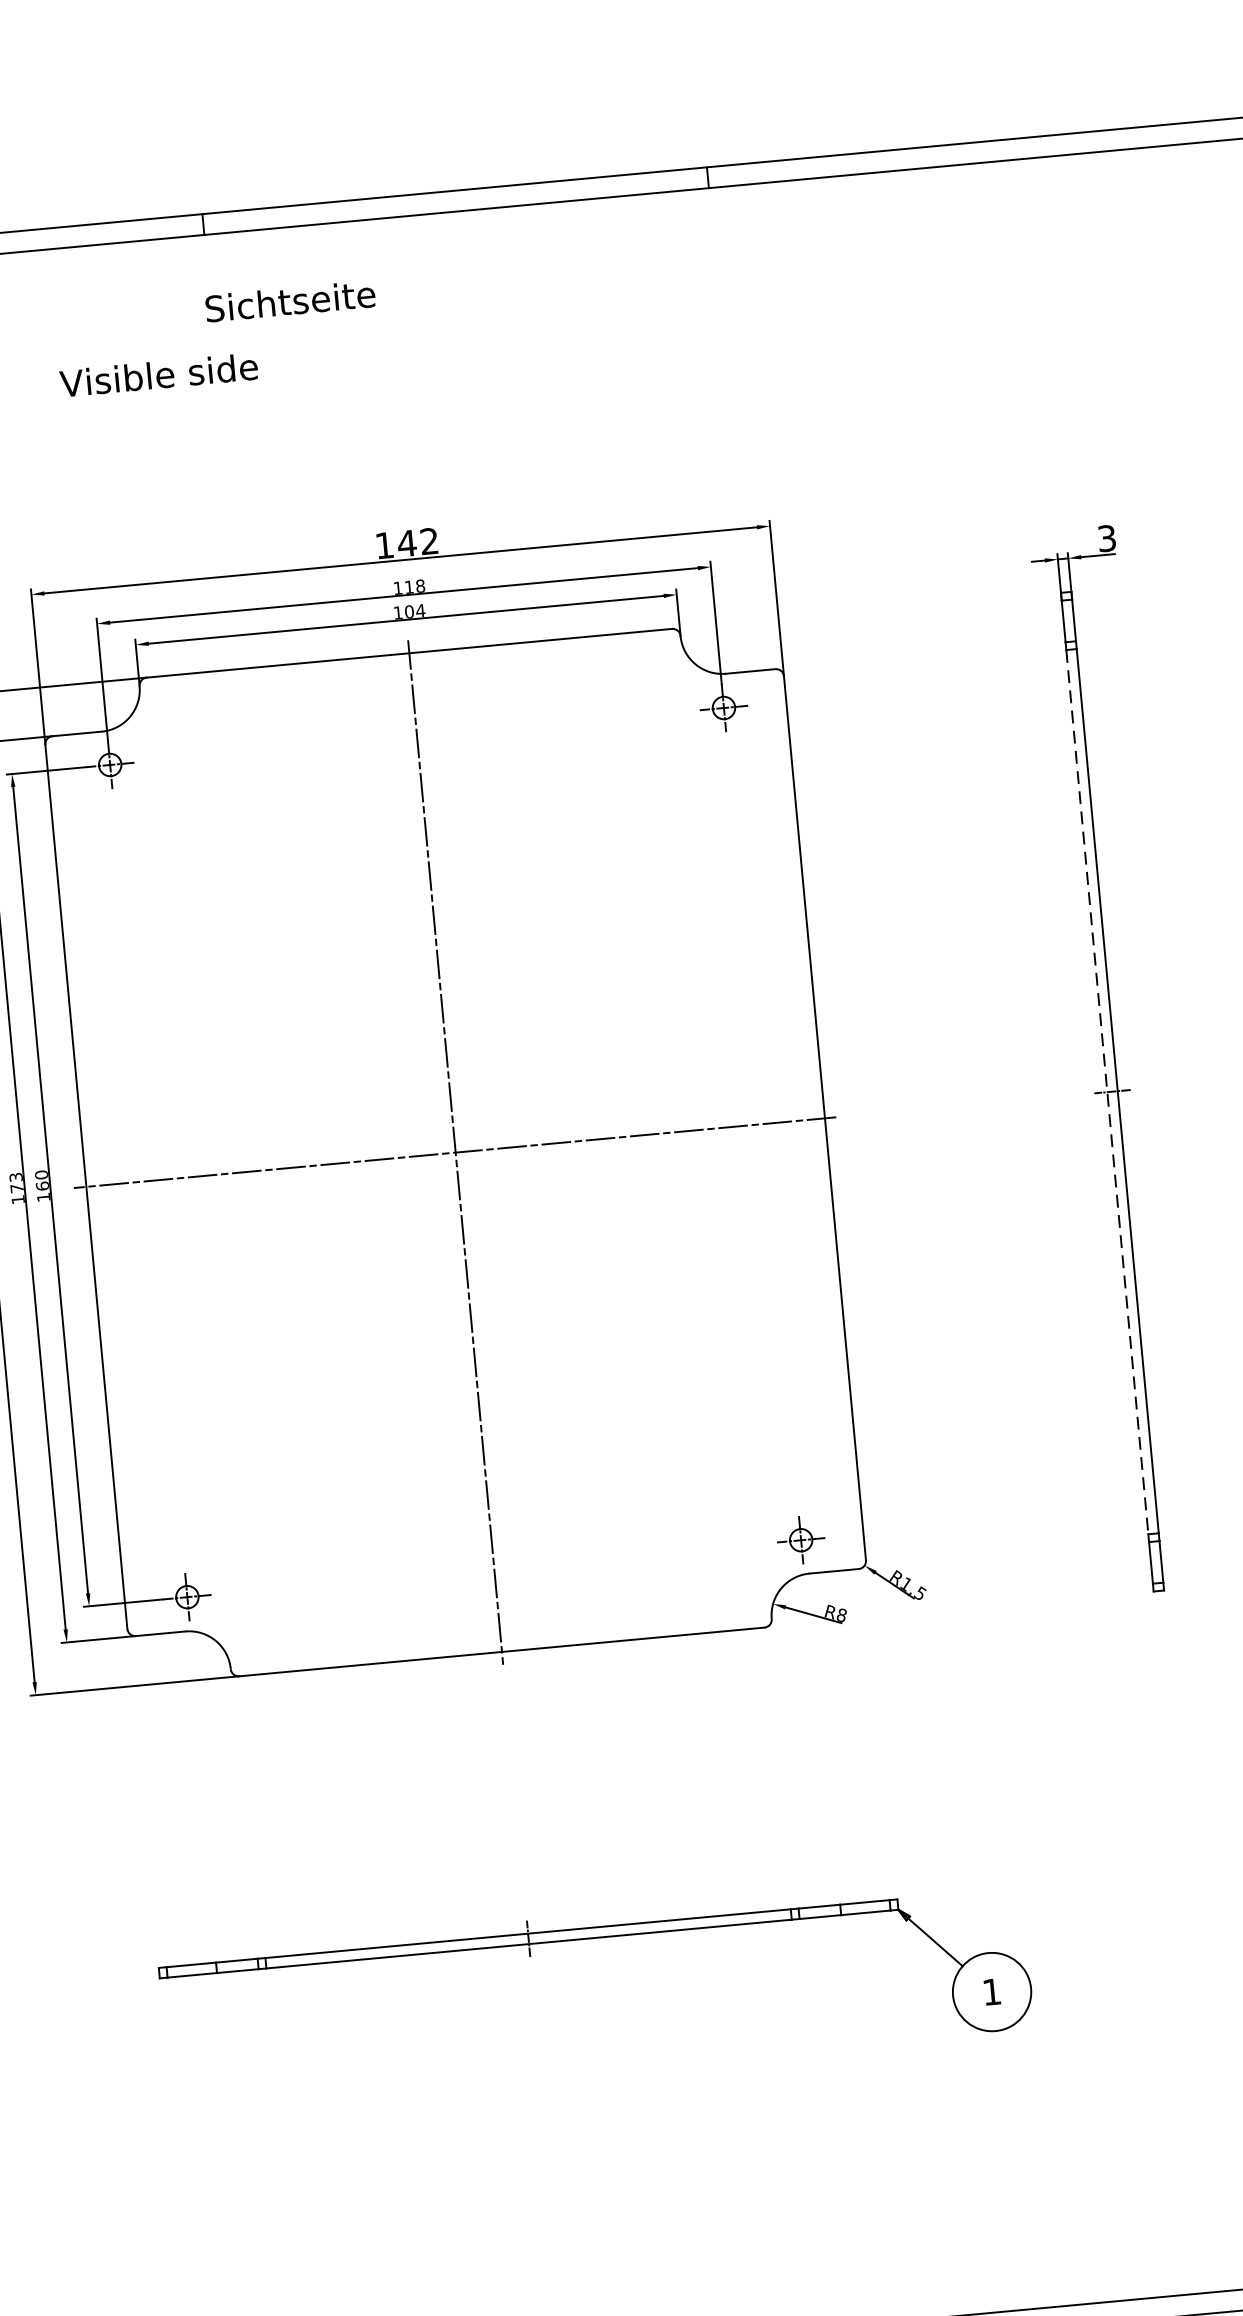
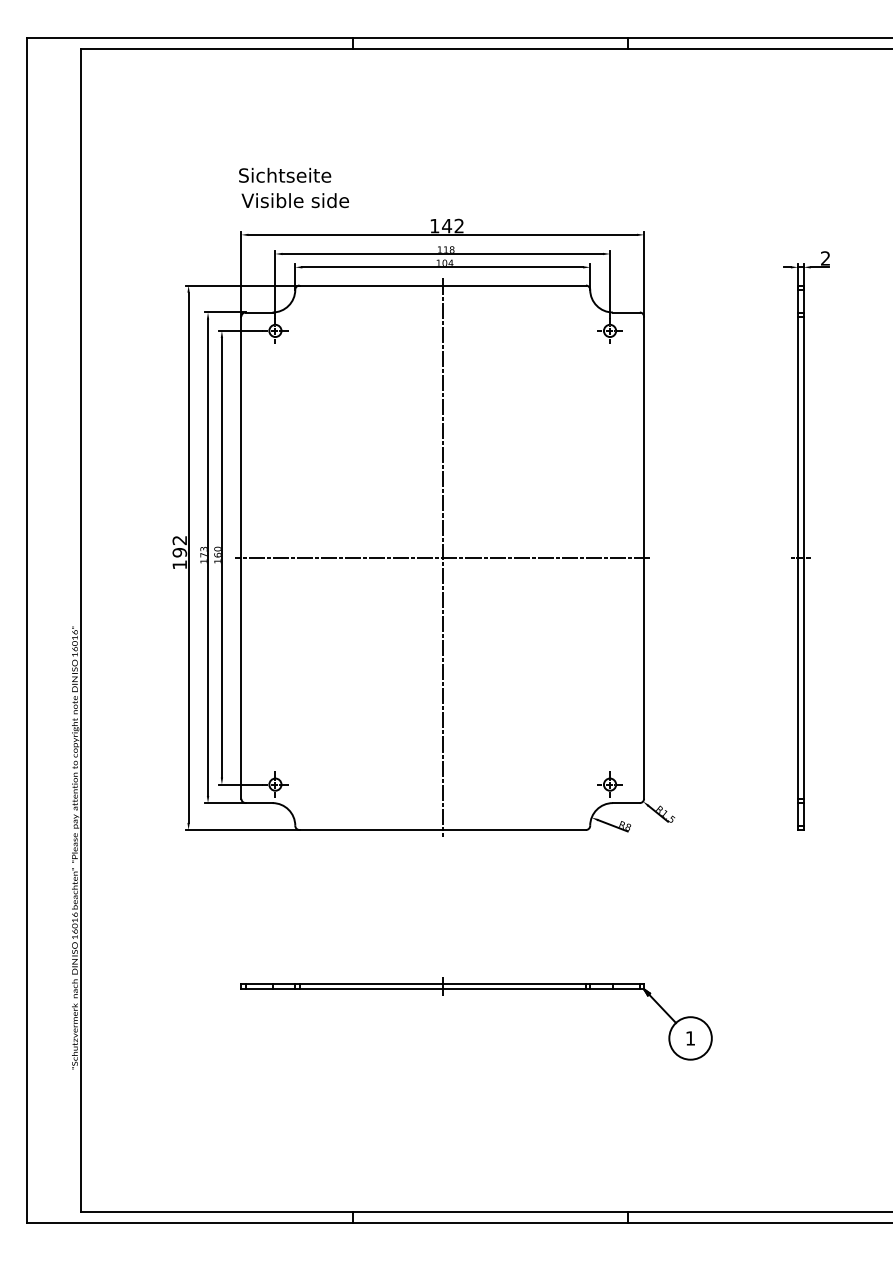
text: (290, 299) -> (285, 174), moved
text: (157, 374) -> (294, 200), moved
text: (1106, 538) -> (825, 258), 3 -> 2
line: (1108, 1093) -> (798, 558), dashed -> solid

